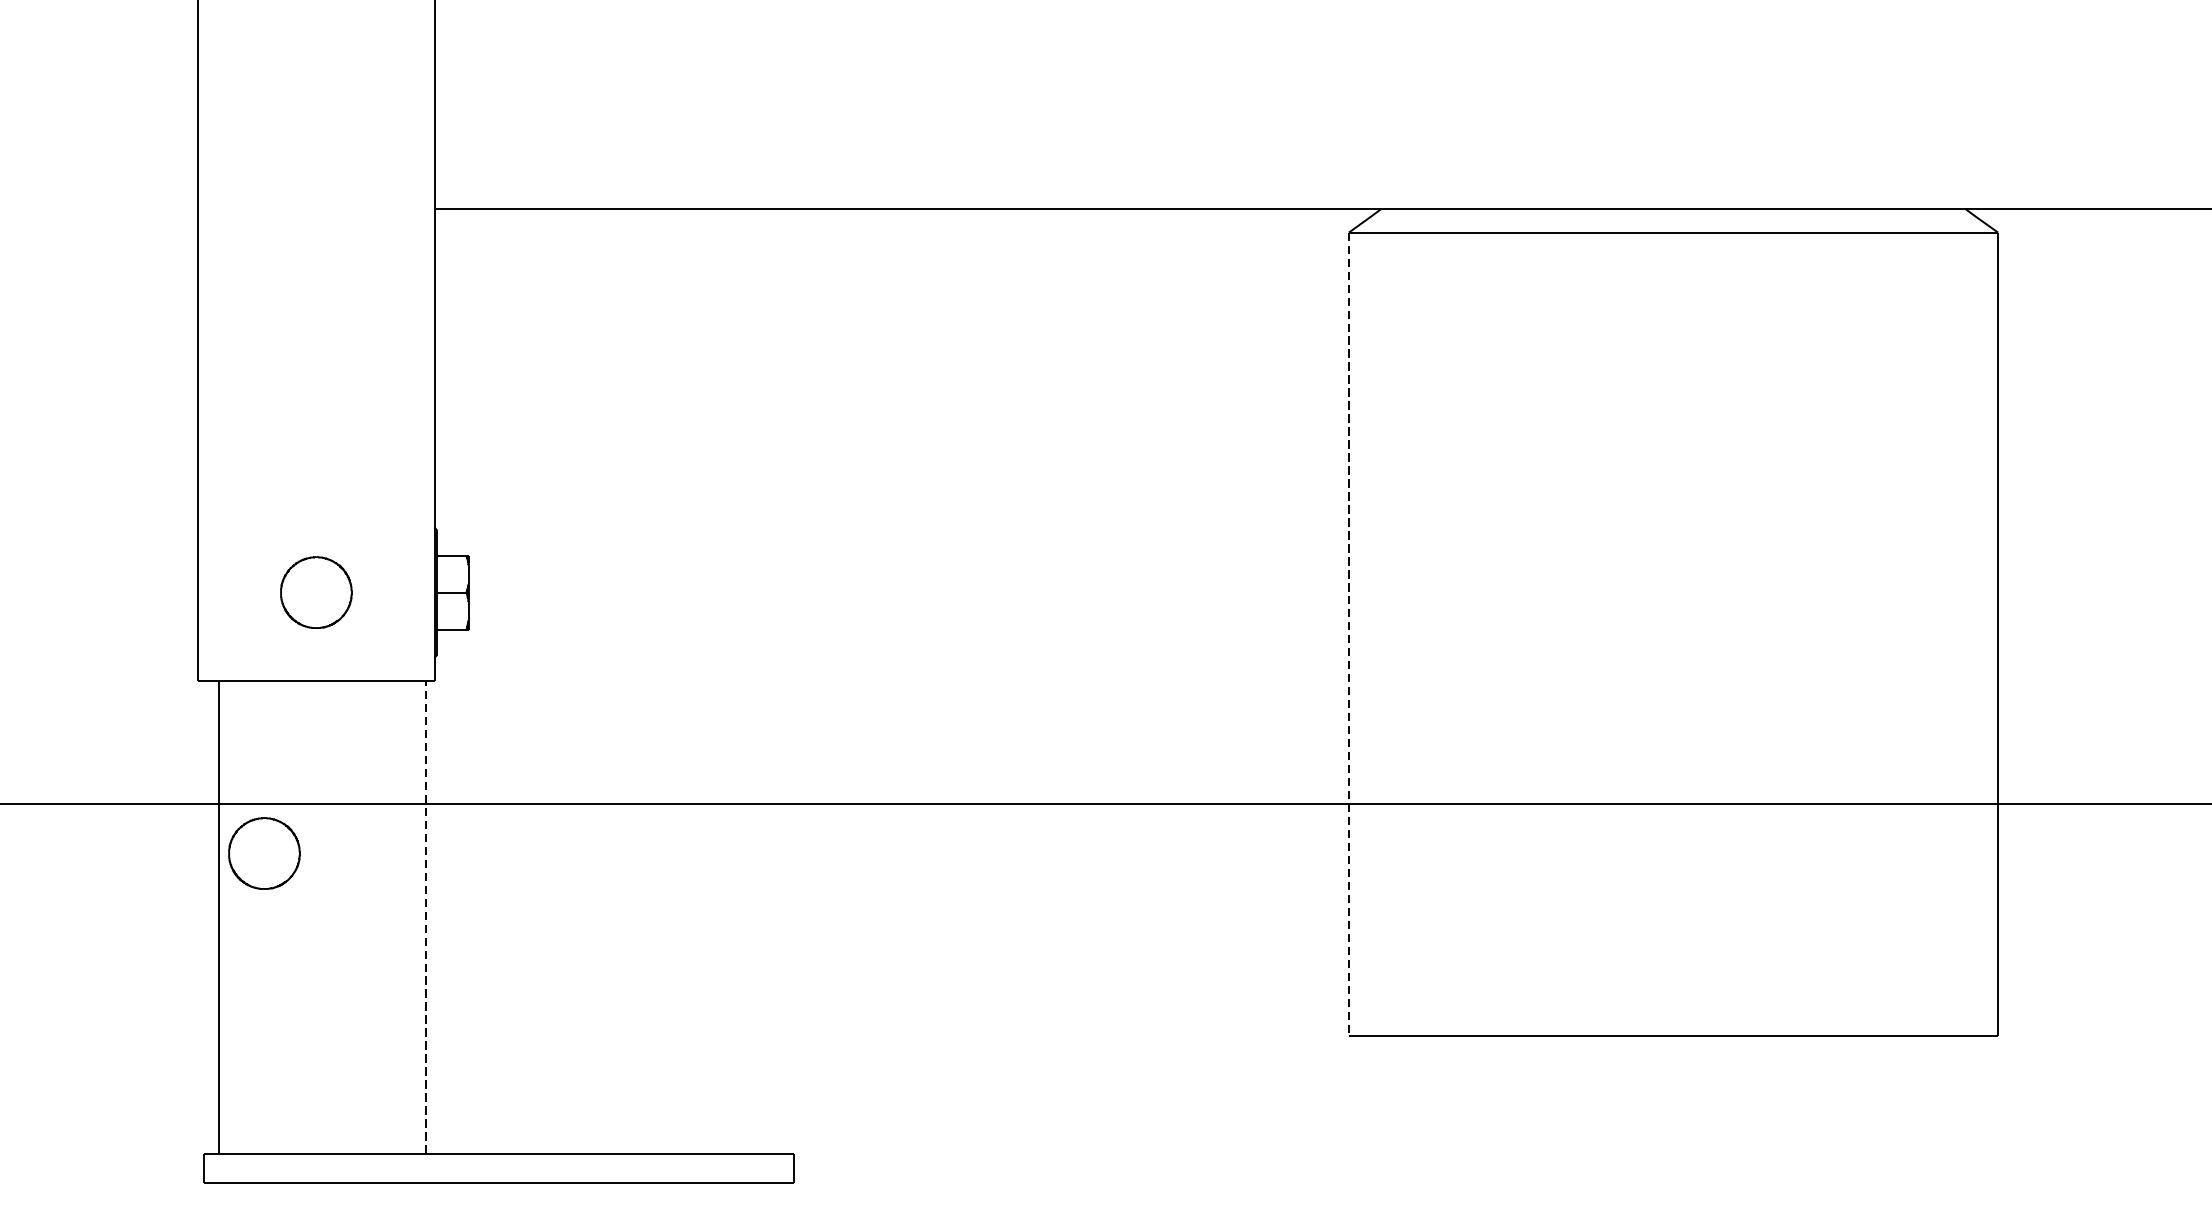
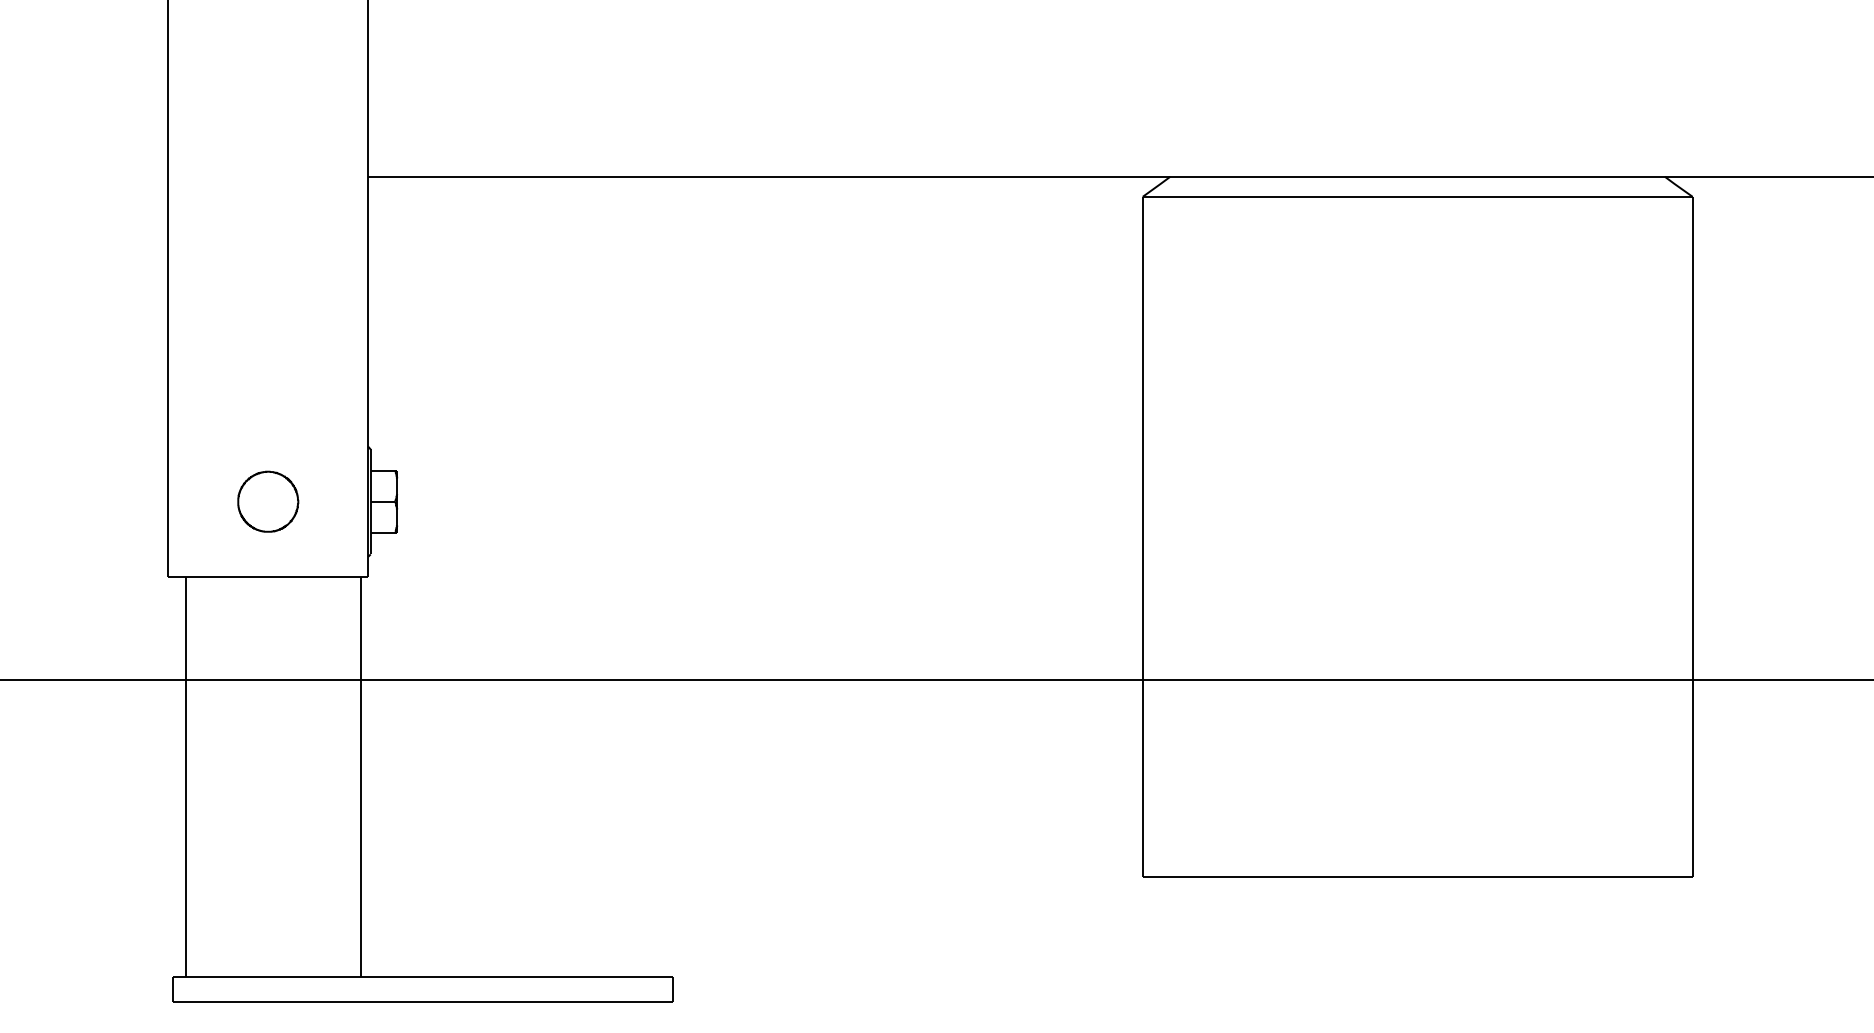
line: (1348, 634) -> (1142, 537), dashed -> solid
part: (264, 853) -> (224, 722), removed
line: (425, 916) -> (360, 776), dashed -> solid

